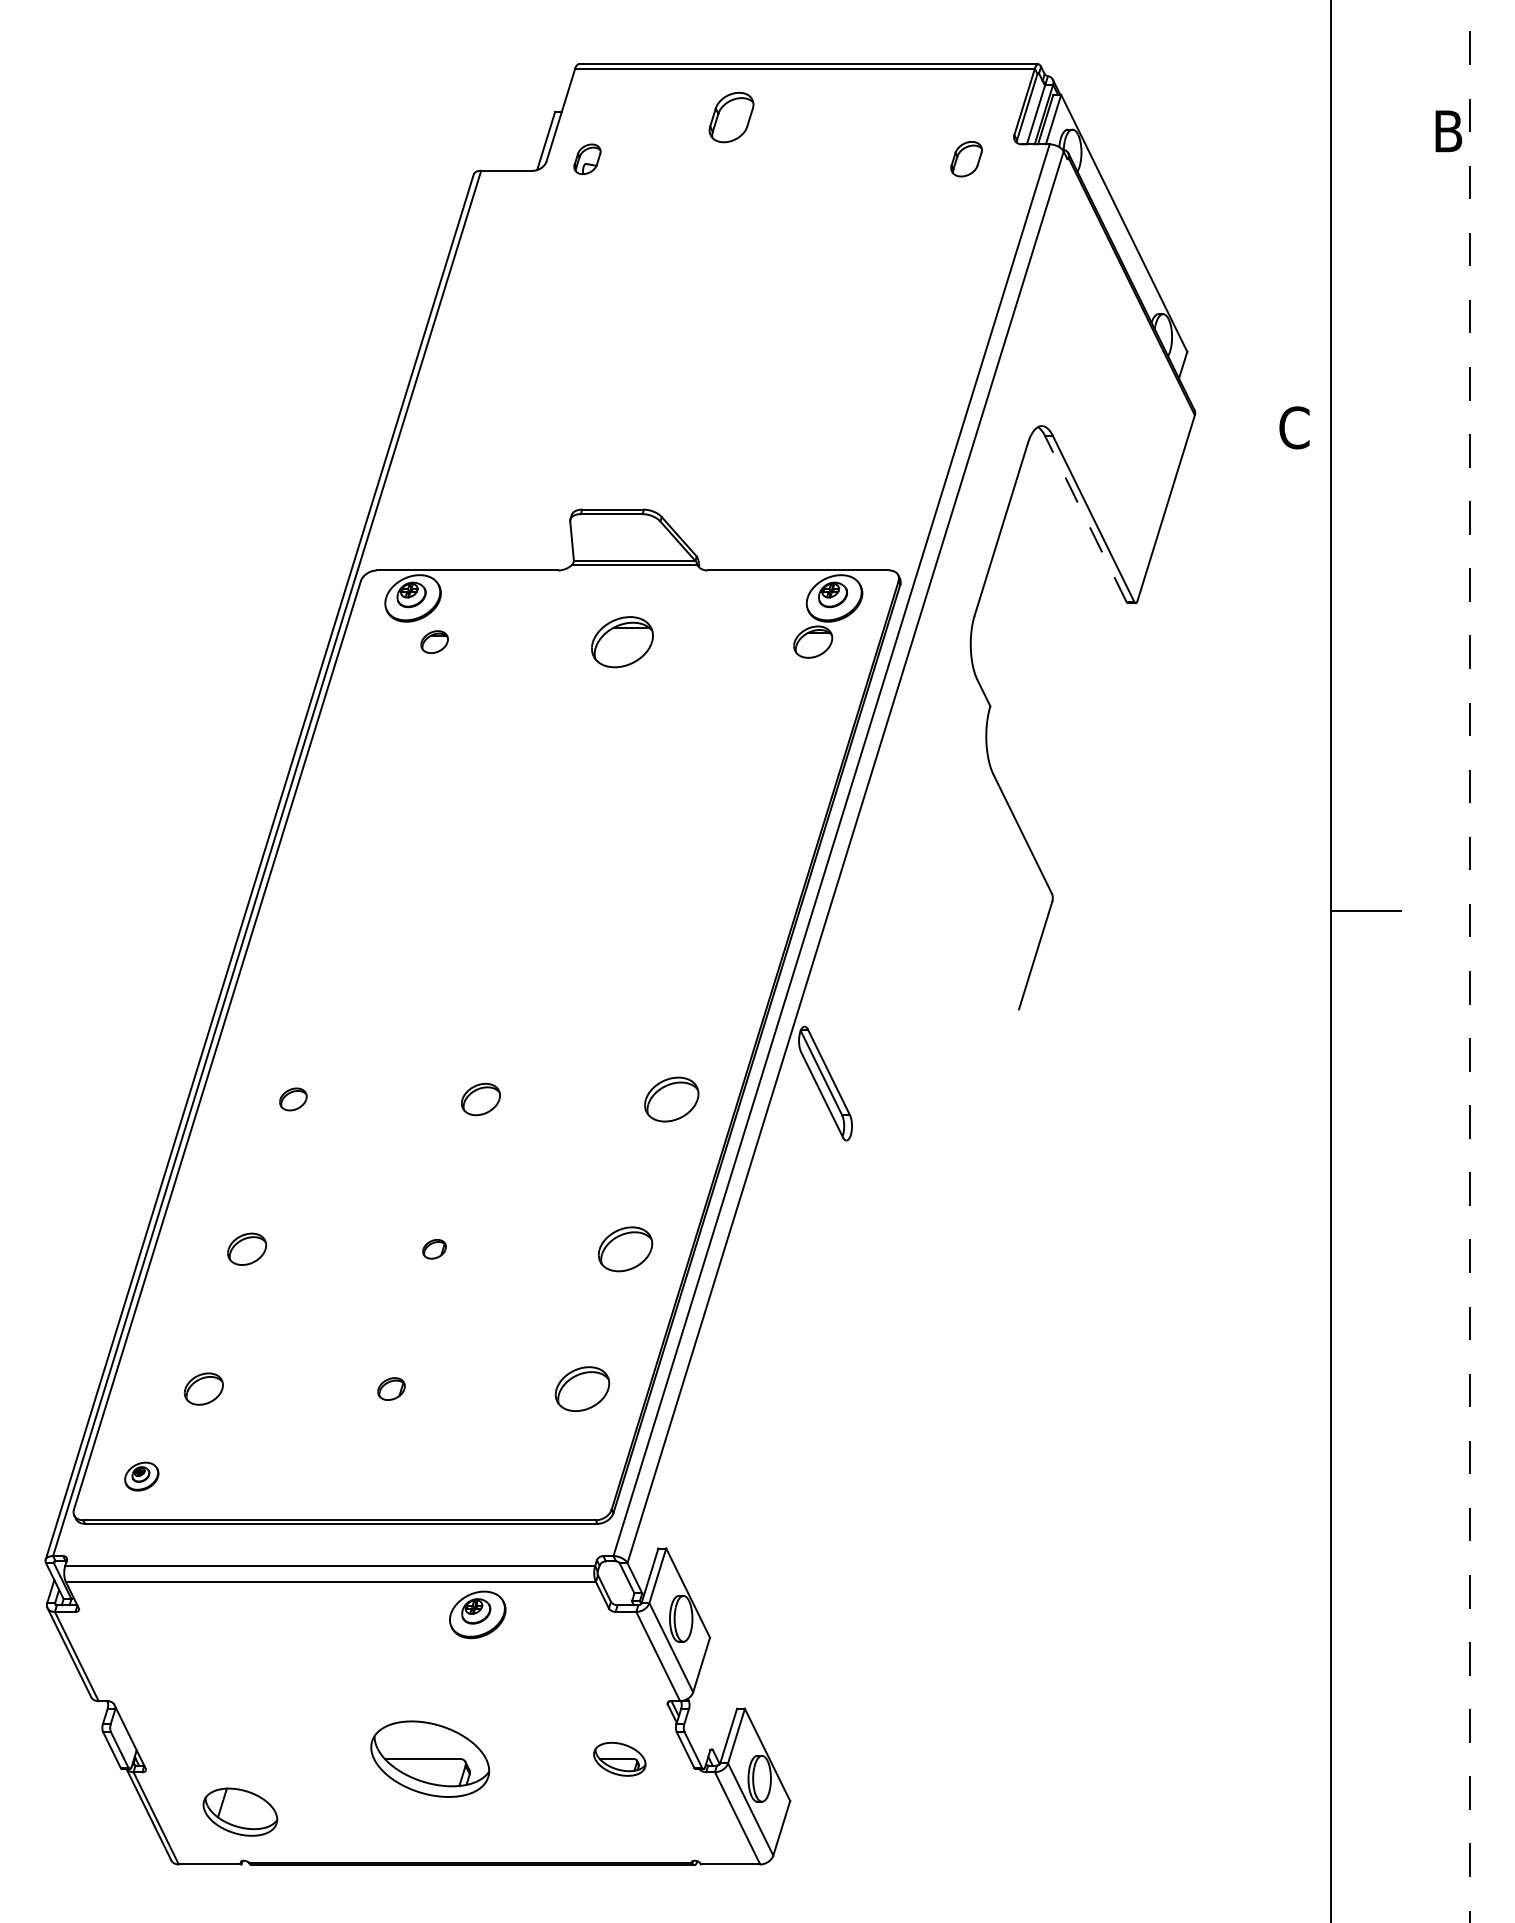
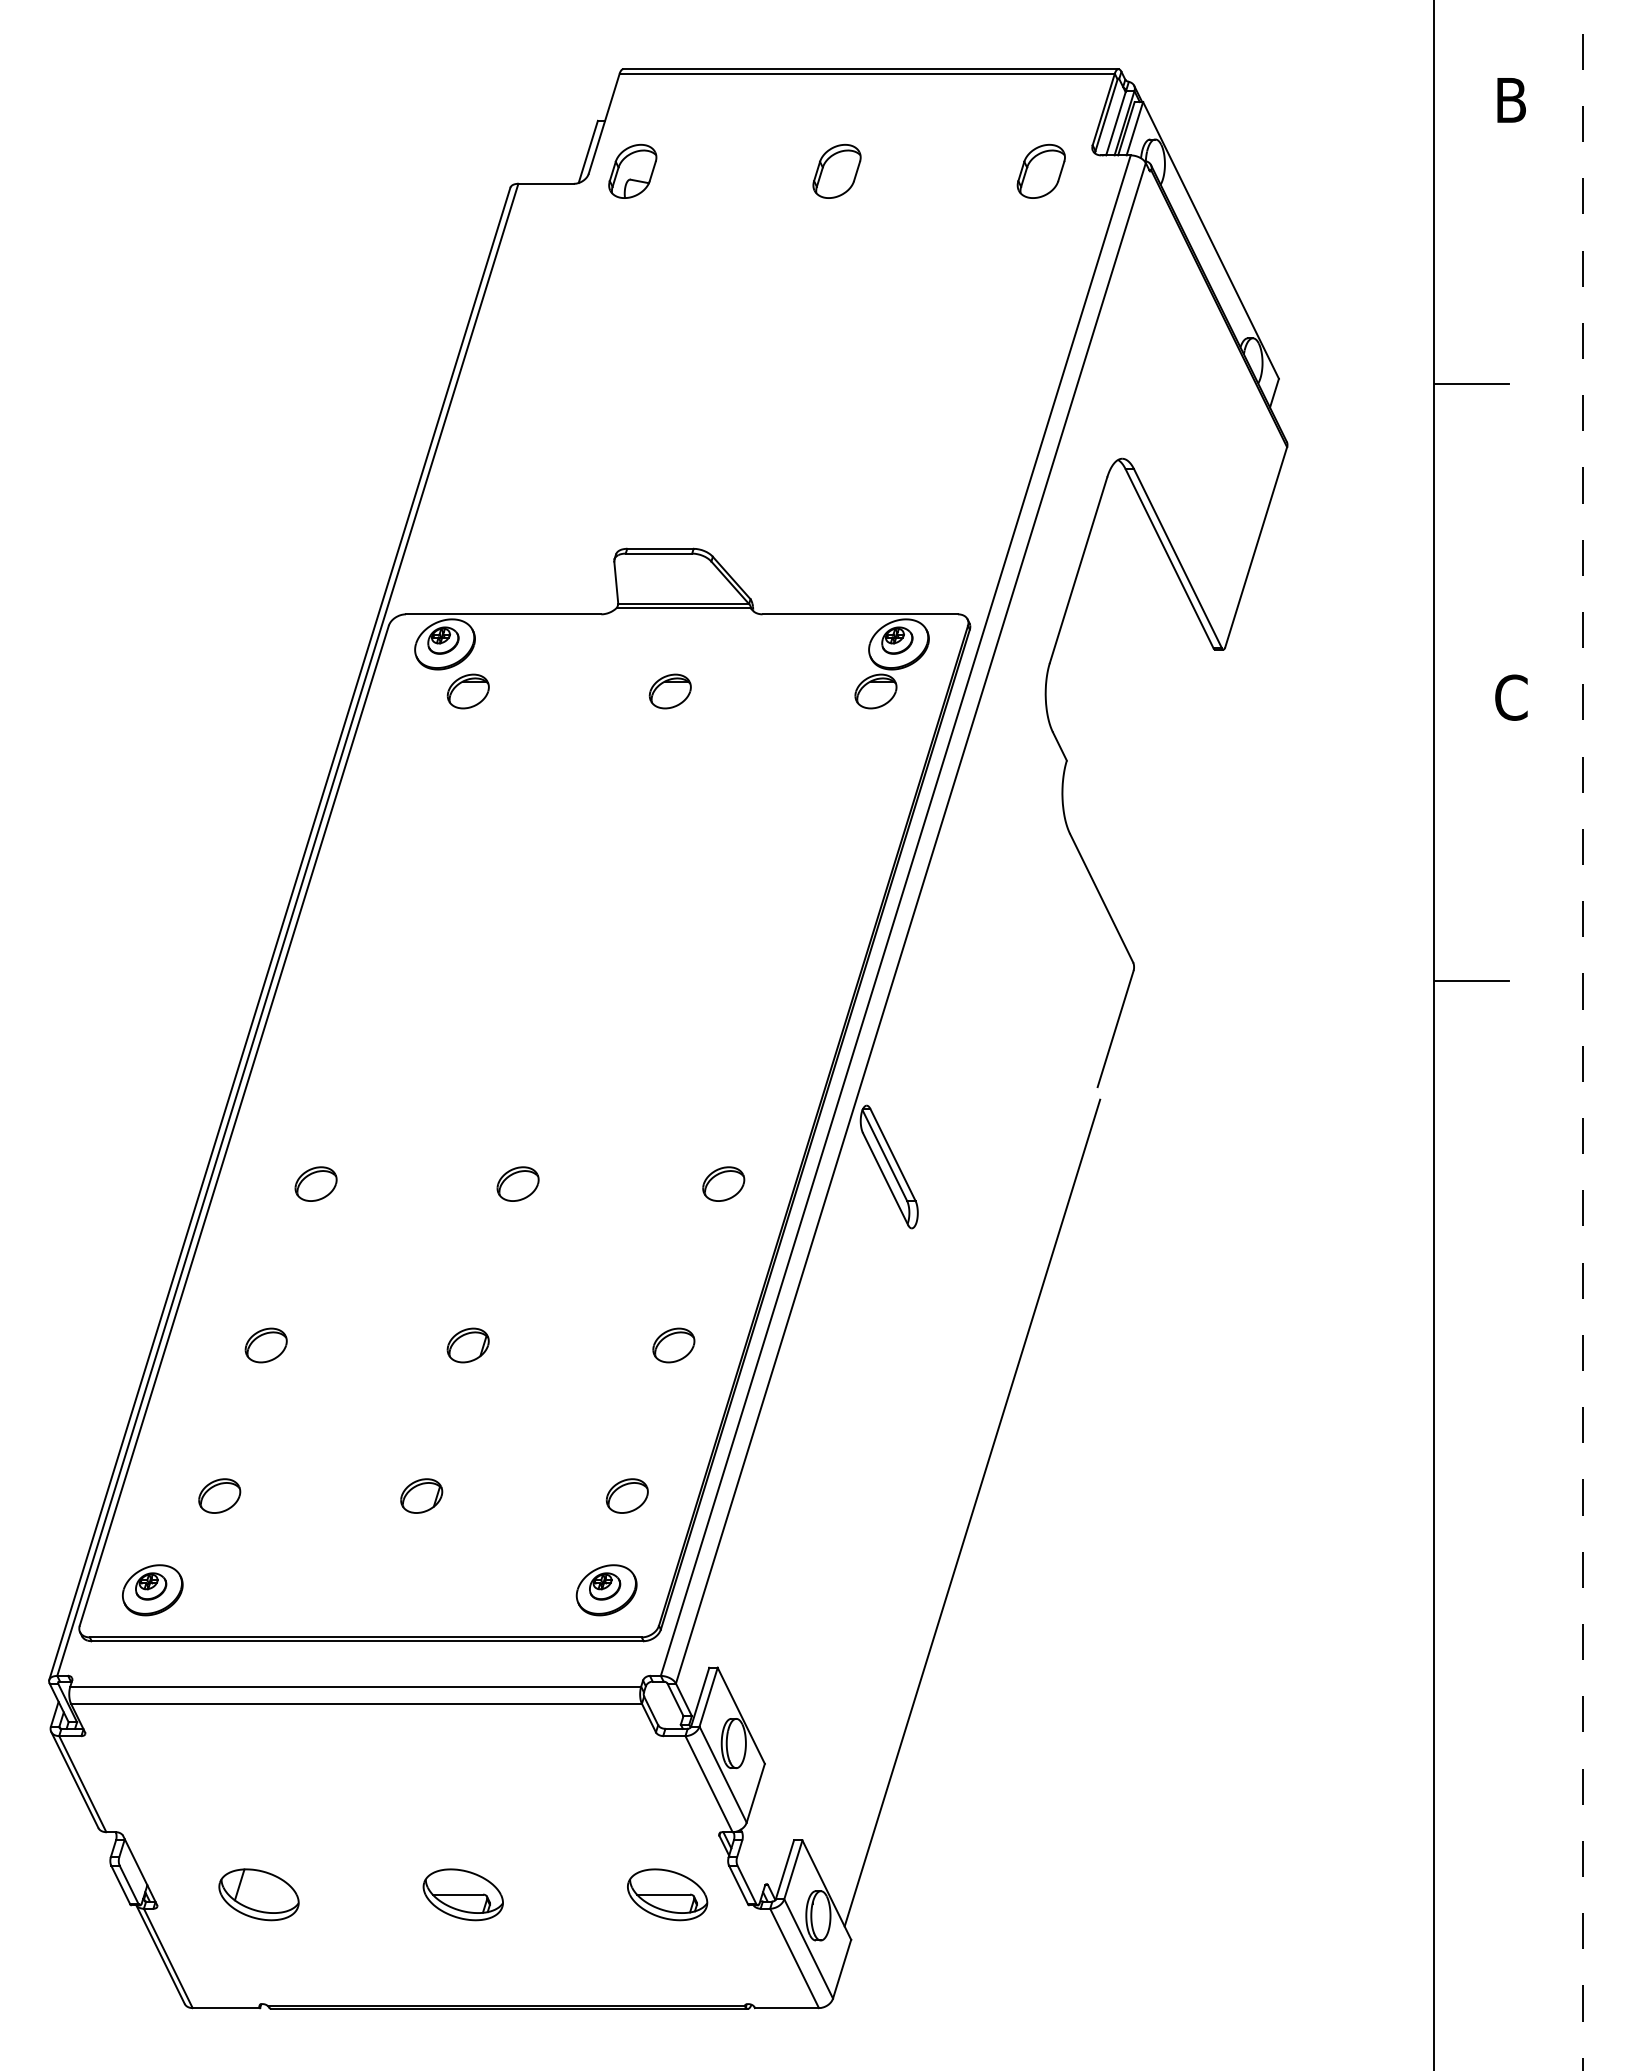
part: (731, 116) -> (836, 170), moved
text: (1448, 131) -> (1511, 100), moved
part: (965, 158) -> (1040, 170), size x1.43
part: (587, 159) -> (632, 171), size x1.67
line: (1366, 357) -> (1471, 384), added
text: (1294, 427) -> (1511, 697), moved
line: (1085, 518) -> (1169, 558), dashed -> solid
part: (433, 642) -> (467, 691), size x1.43
part: (621, 642) -> (669, 691), size x0.62
part: (292, 1098) -> (315, 1183), size x1.43
part: (671, 1098) -> (723, 1183), size x0.71
part: (433, 1249) -> (467, 1345), size x1.67
part: (625, 1249) -> (673, 1345), size x0.71
part: (391, 1388) -> (421, 1495), size x1.43
part: (581, 1388) -> (626, 1495), size x0.71
line: (902, 1404) -> (972, 1512), added
part: (141, 1476) -> (152, 1590), size x1.67
part: (477, 1615) -> (606, 1590), moved
part: (429, 1758) -> (462, 1894), size x0.62
part: (619, 1758) -> (667, 1894), size x1.43
part: (239, 1811) -> (258, 1894), moved

